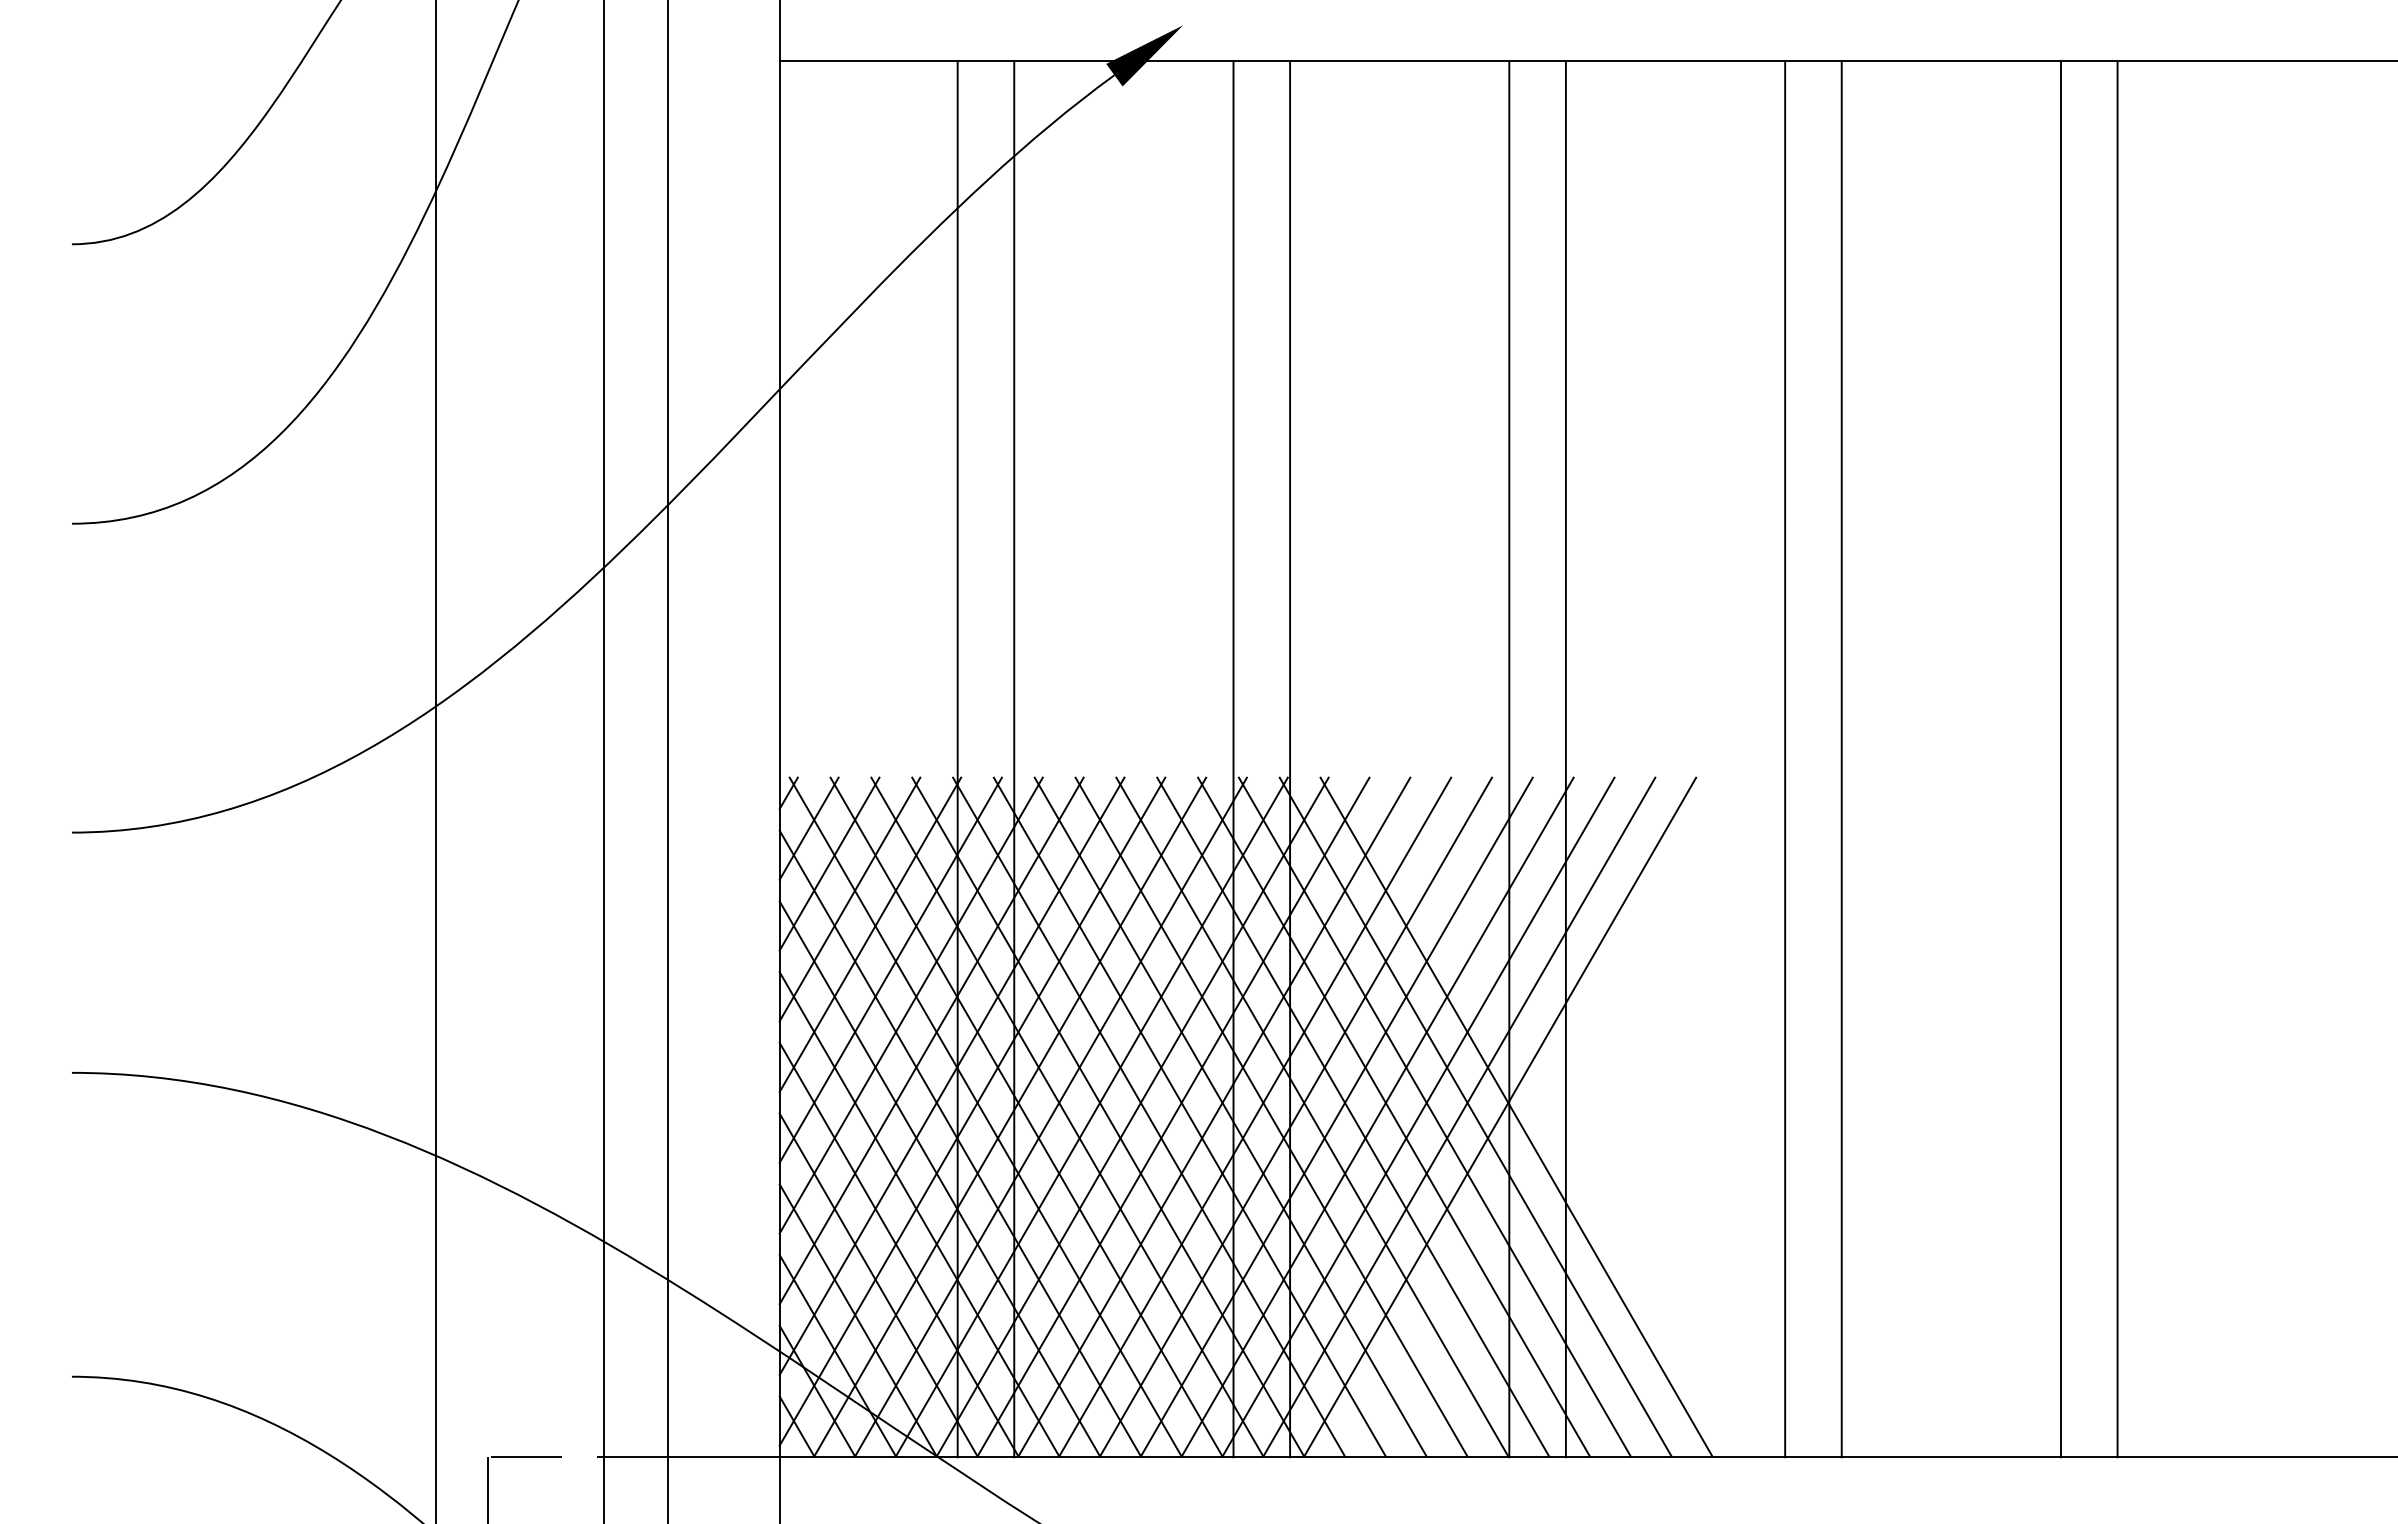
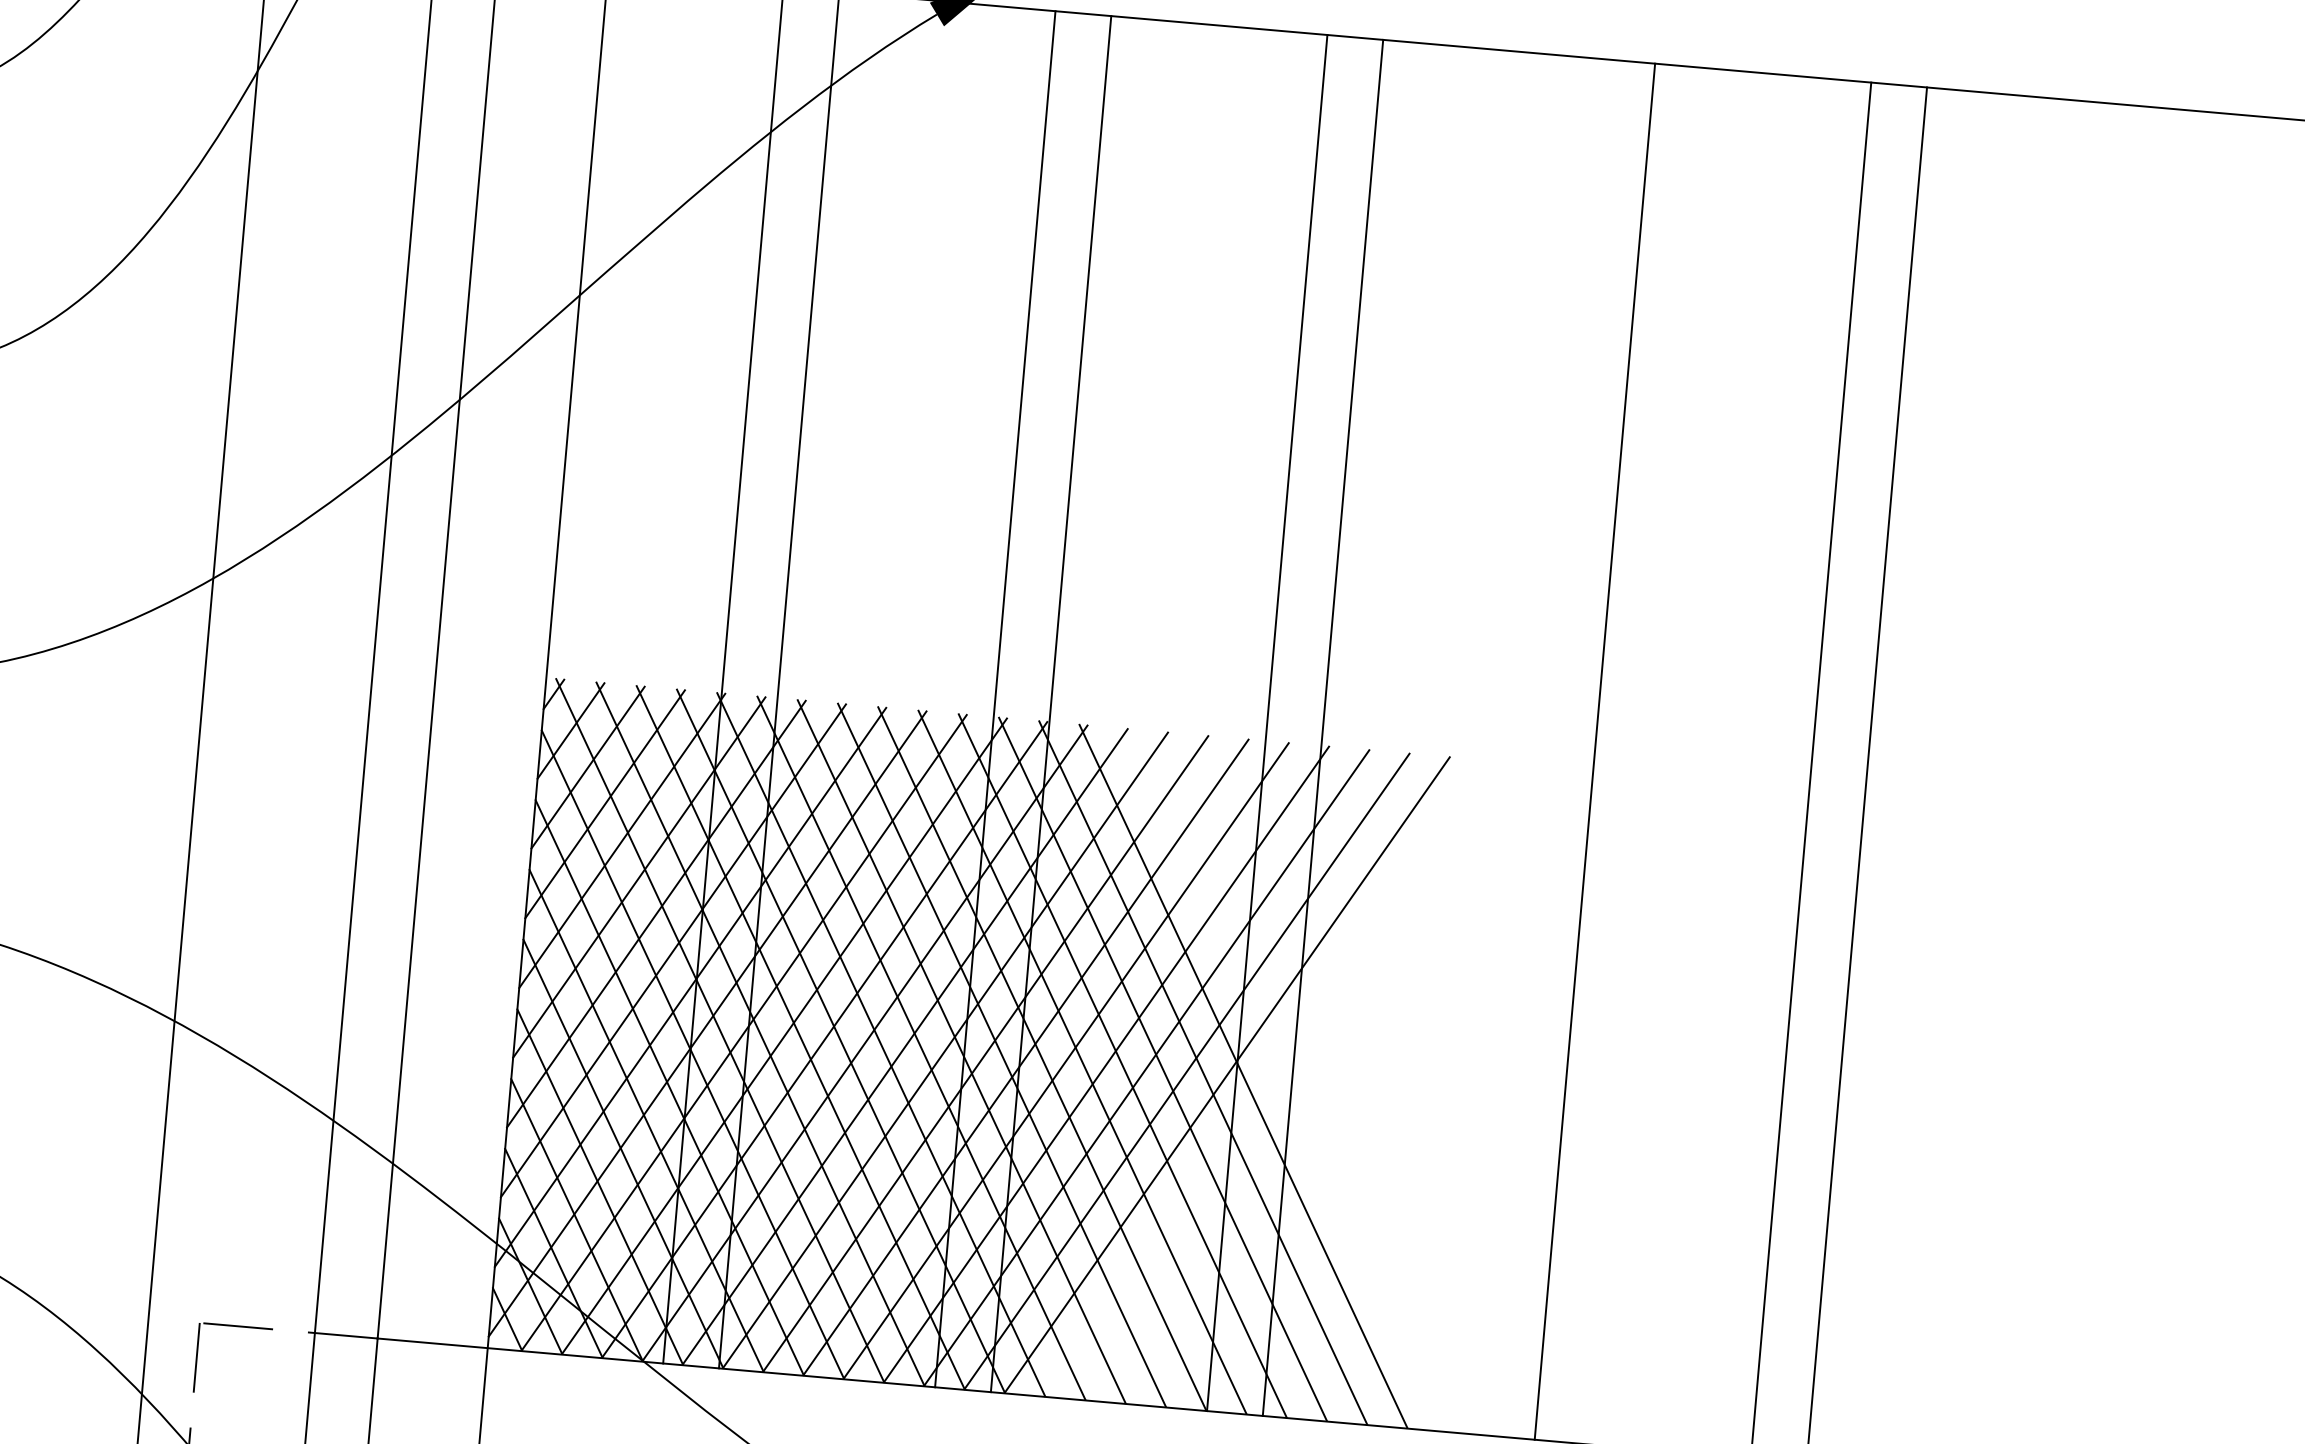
line: (1785, 759) -> (1539, 747), removed

